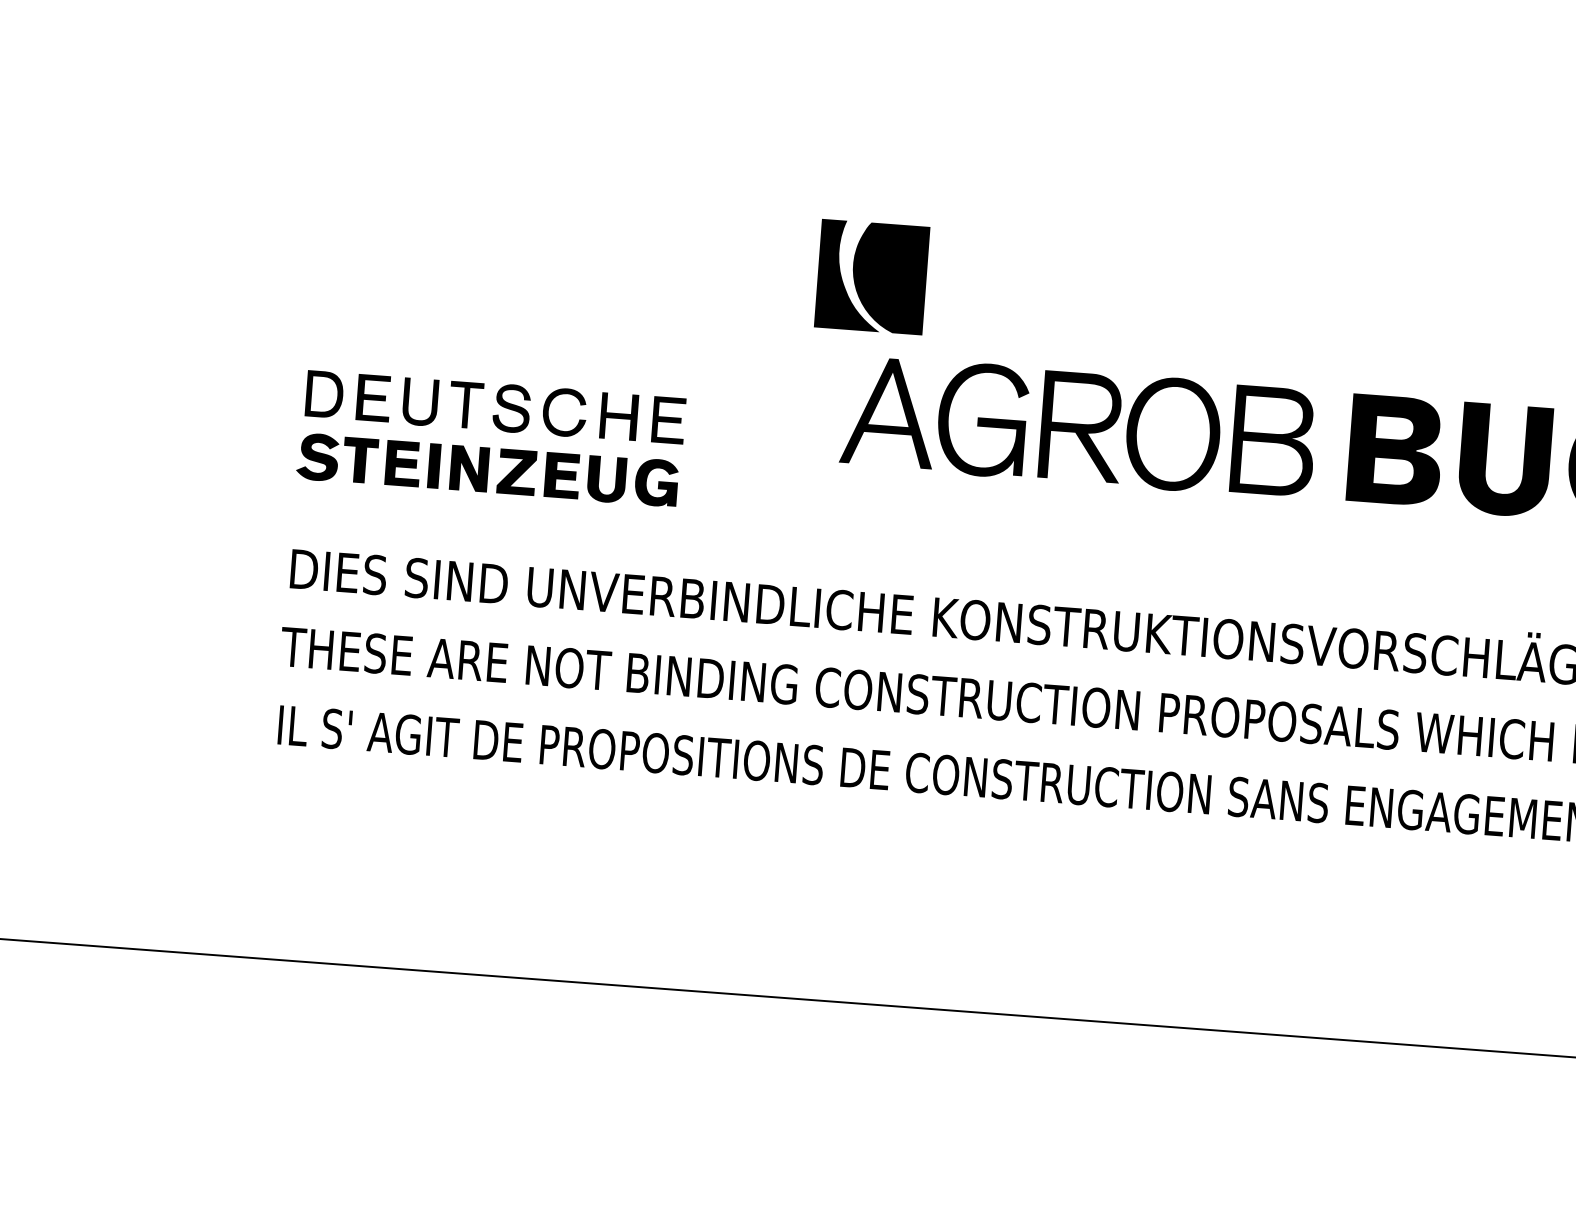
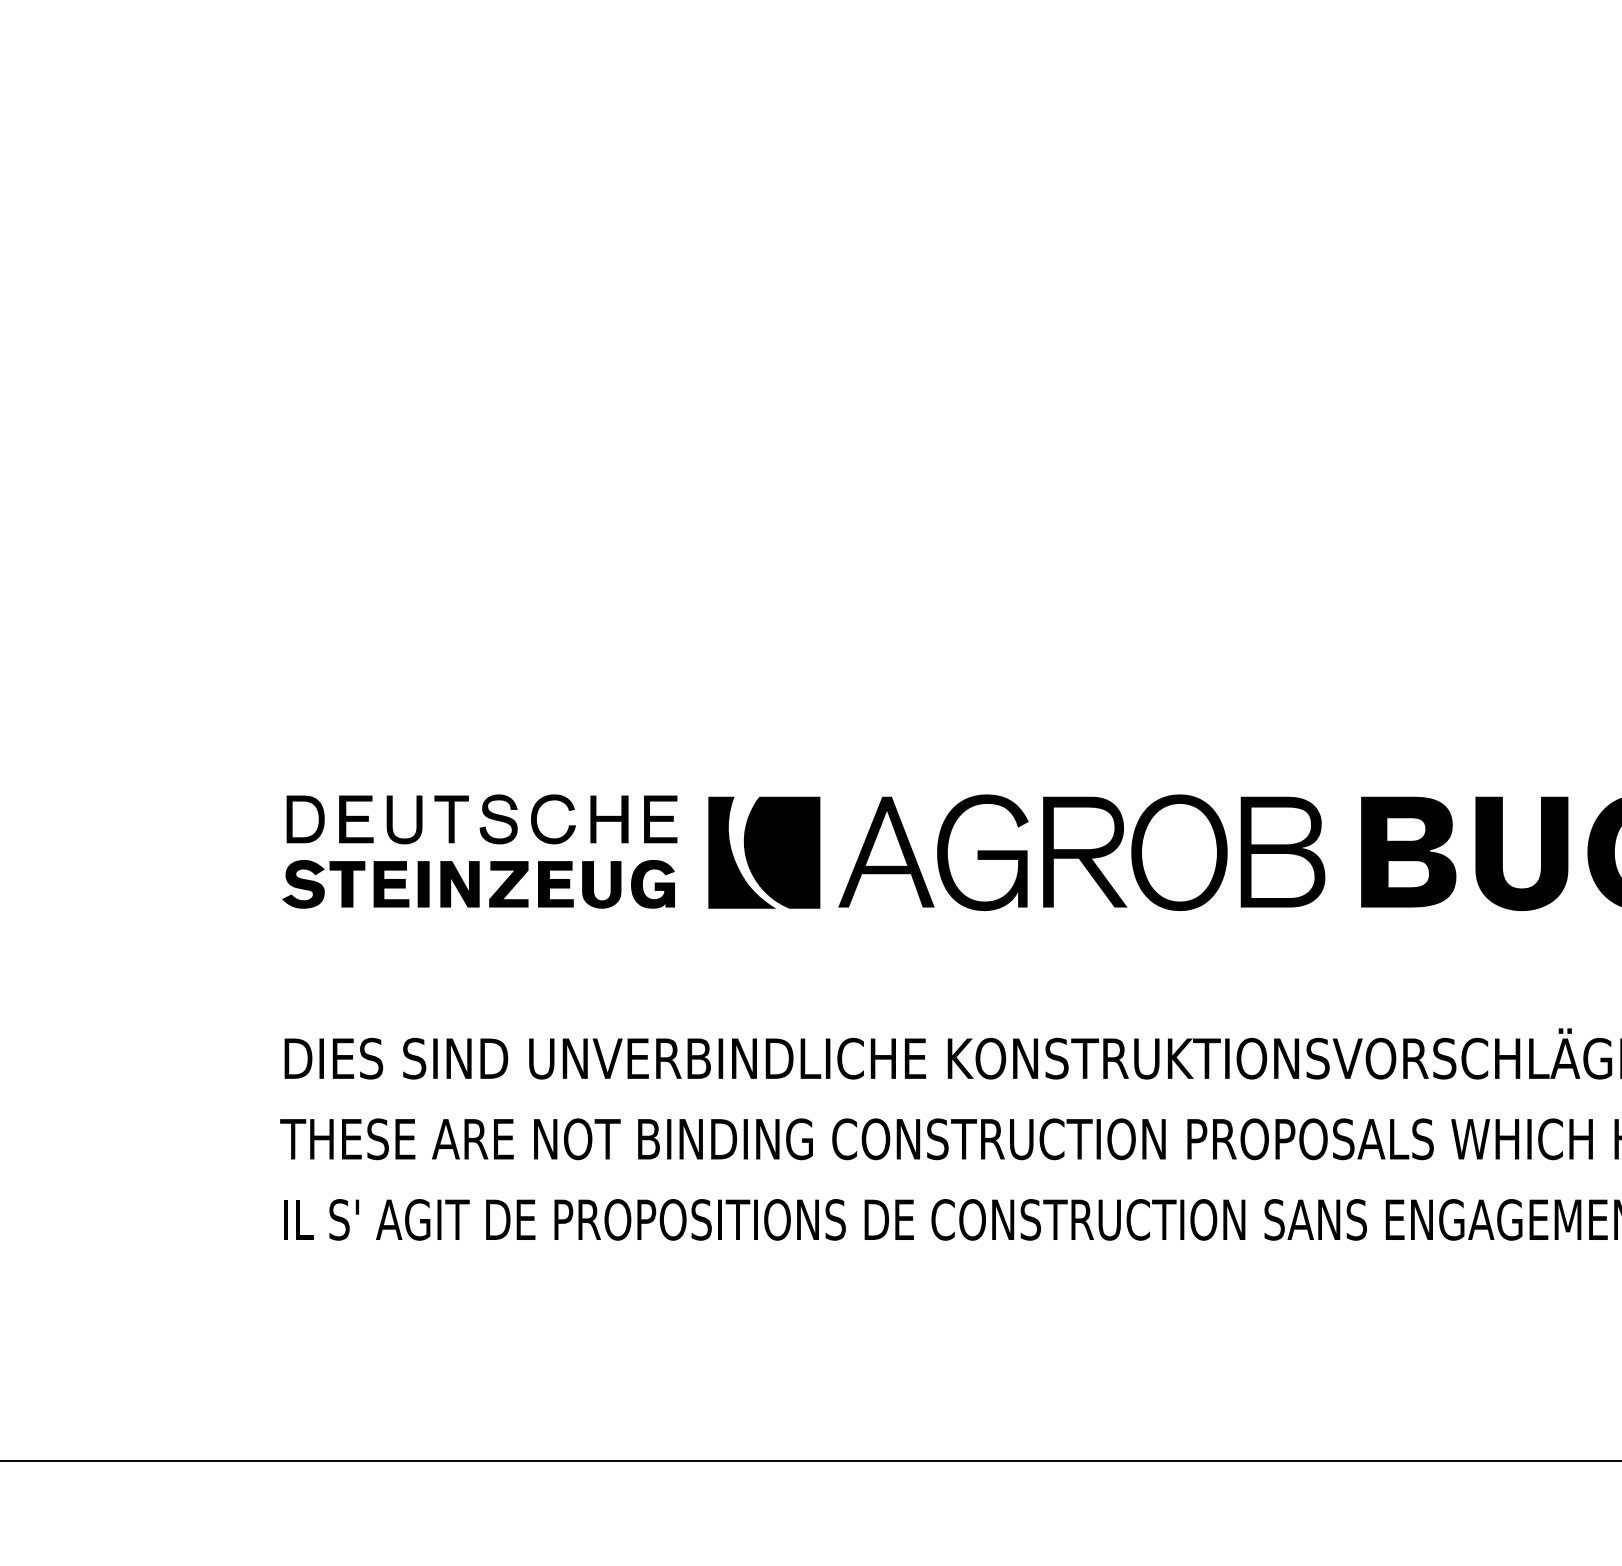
part: (872, 276) -> (764, 852), moved
part: (490, 447) -> (479, 861), moved

